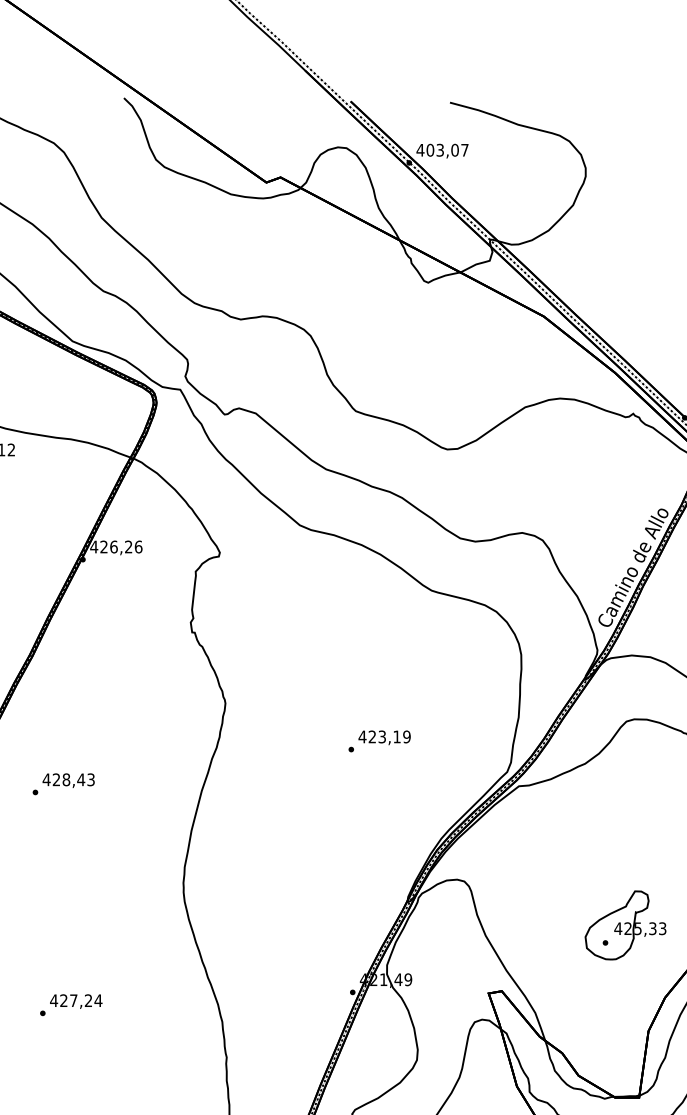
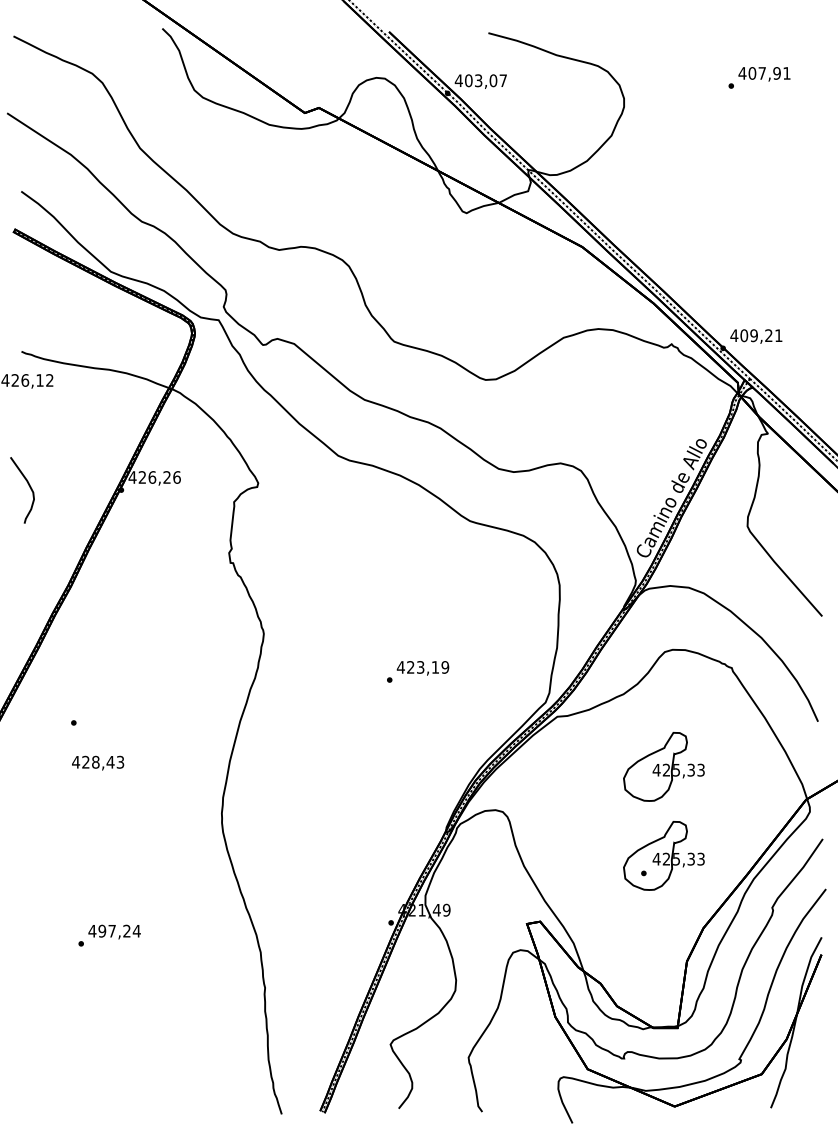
text: (69, 780) -> (98, 762), moved
part: (625, 836) -> (663, 766), added
text: (64, 1001) -> (102, 931), 427,24 -> 497,24

